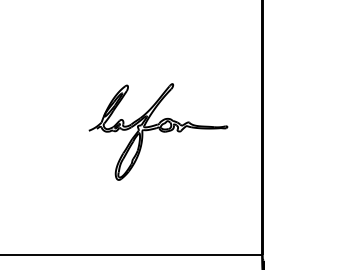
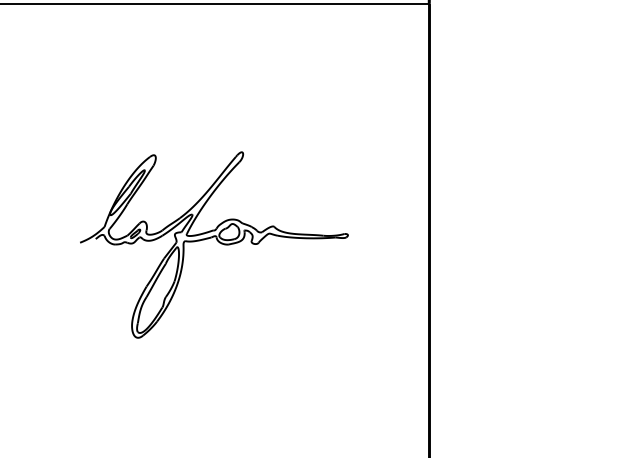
part: (158, 131) -> (214, 244), moved

